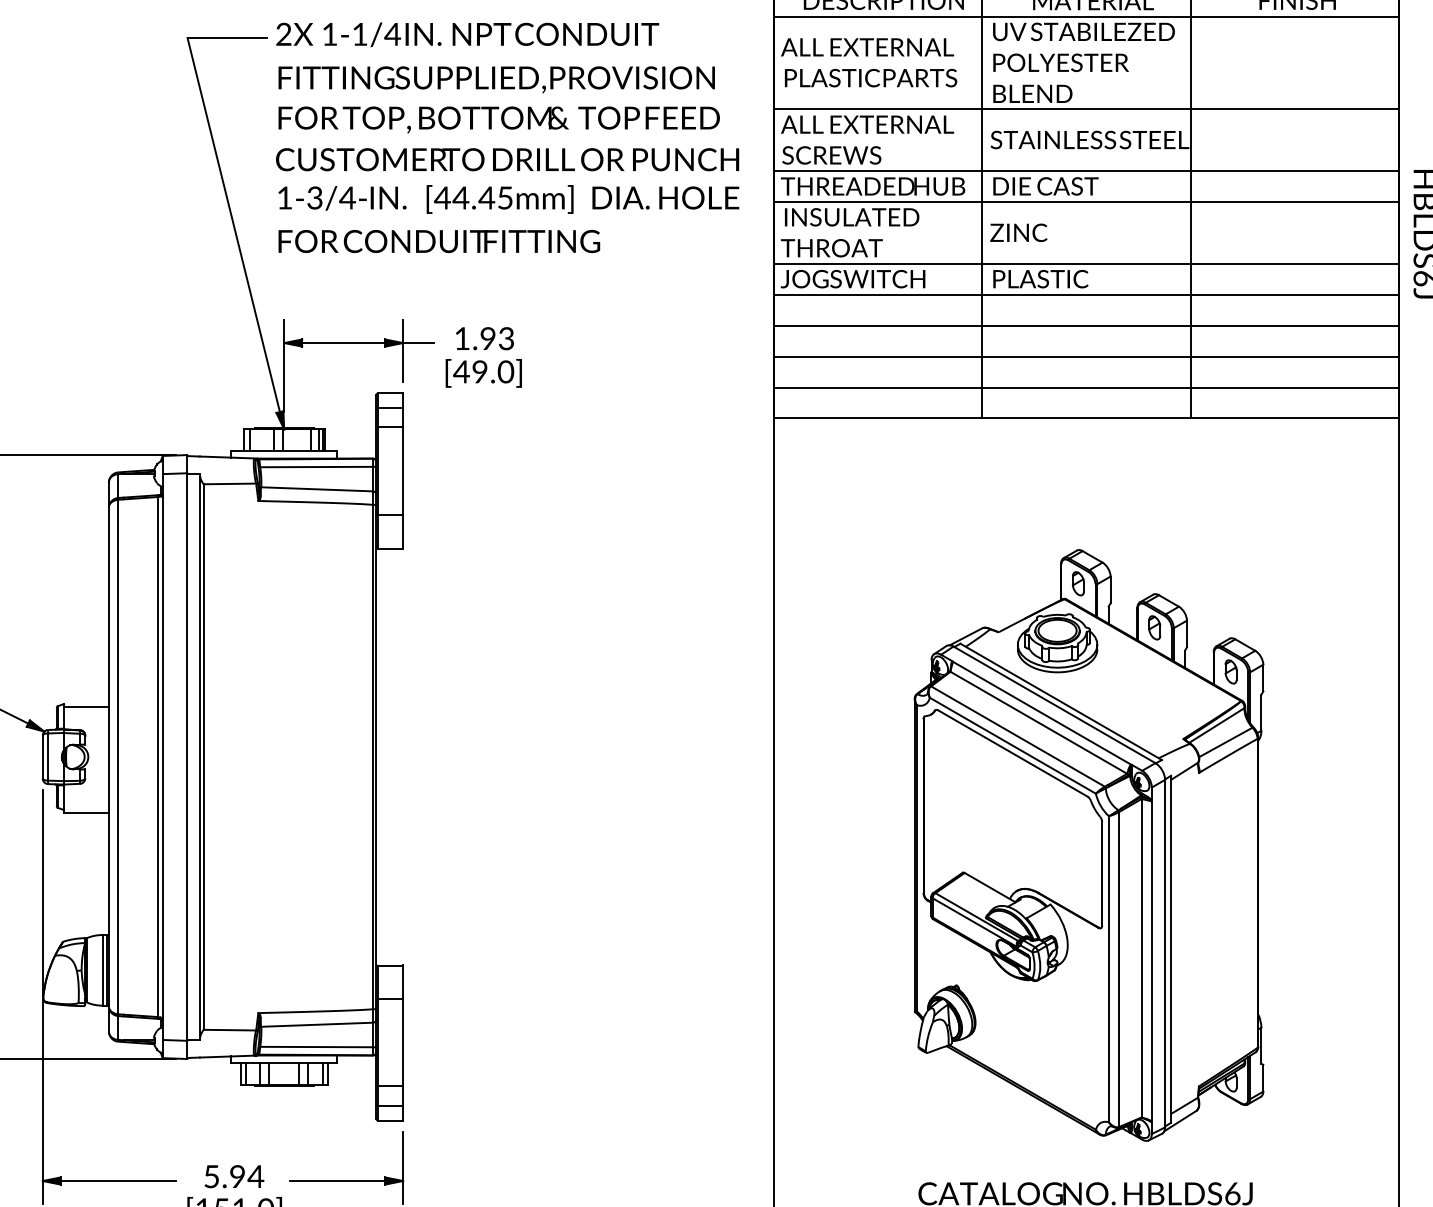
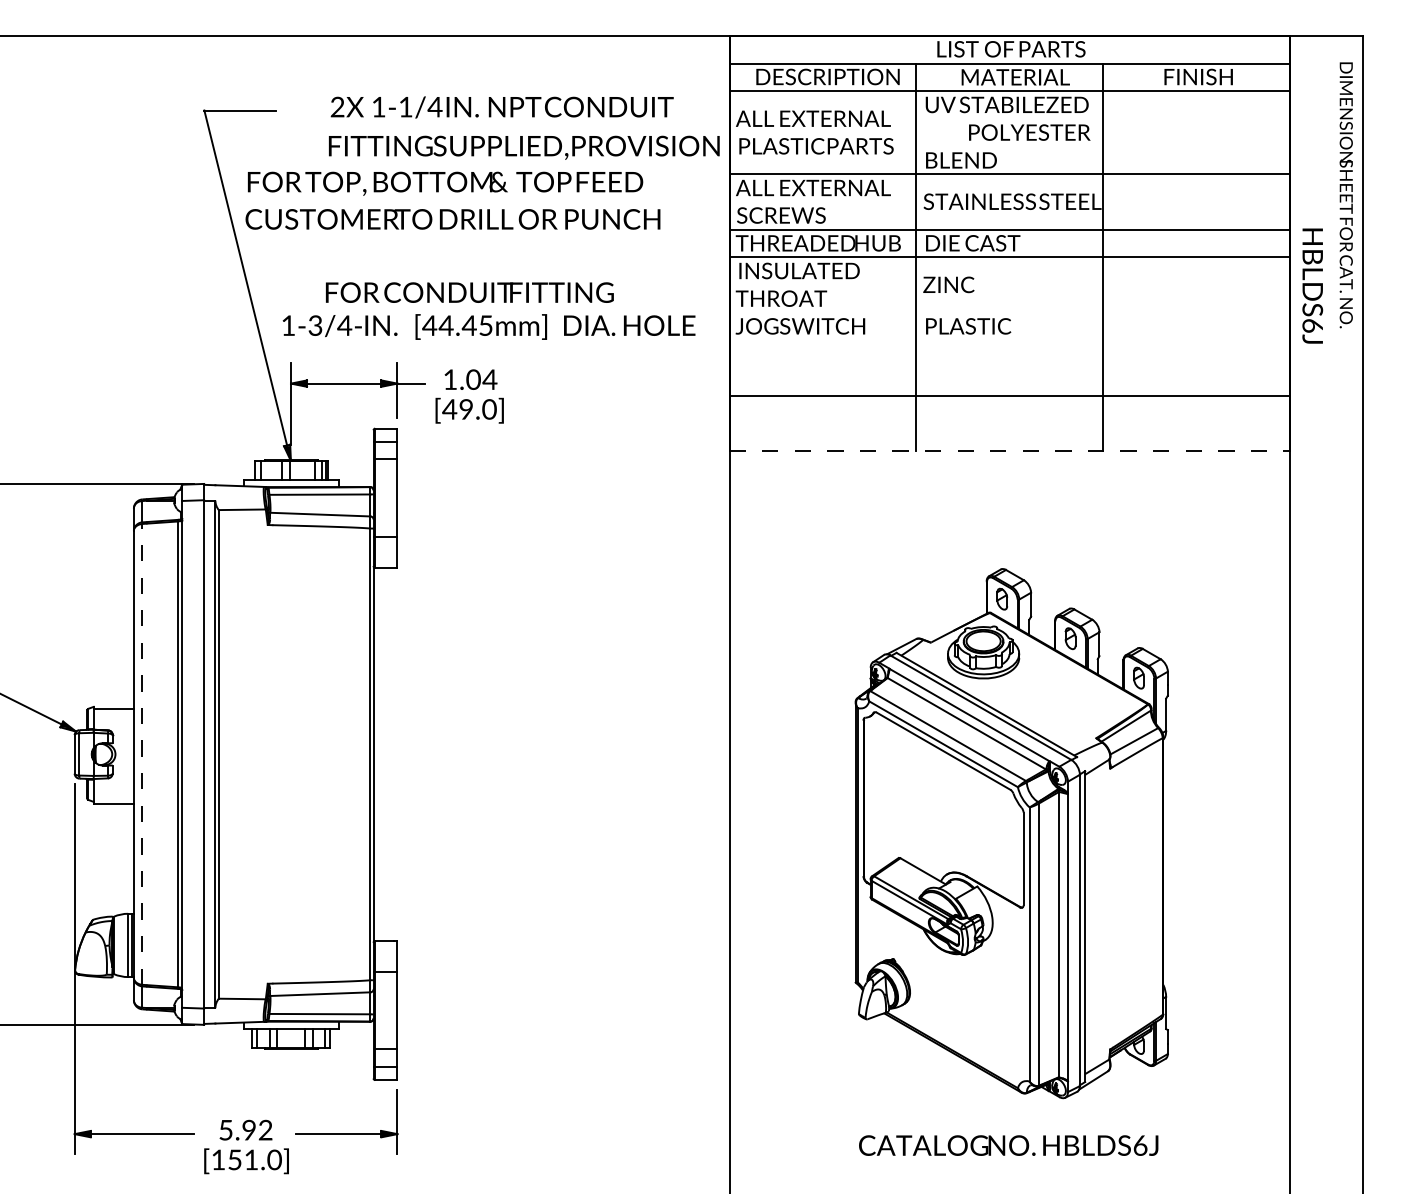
text: (466, 34) -> (501, 107), moved
text: (1060, 62) -> (1029, 132), moved
text: (496, 79) -> (524, 147), moved
text: (499, 119) -> (445, 183), moved
text: (507, 159) -> (452, 219), moved
text: (508, 198) -> (488, 326), moved
text: (438, 241) -> (469, 292), moved
line: (1086, 263) -> (1009, 312), removed
line: (1086, 294) -> (1009, 340), removed
line: (1086, 326) -> (1009, 368), removed
text: (496, 338) -> (481, 379), 1.93 -> 1.04
line: (1086, 387) -> (1009, 423), removed
line: (1086, 418) -> (1009, 451), solid -> dashed
line: (118, 756) -> (142, 753), solid -> dashed
text: (255, 1175) -> (265, 1129), 5.94 -> 5.92

